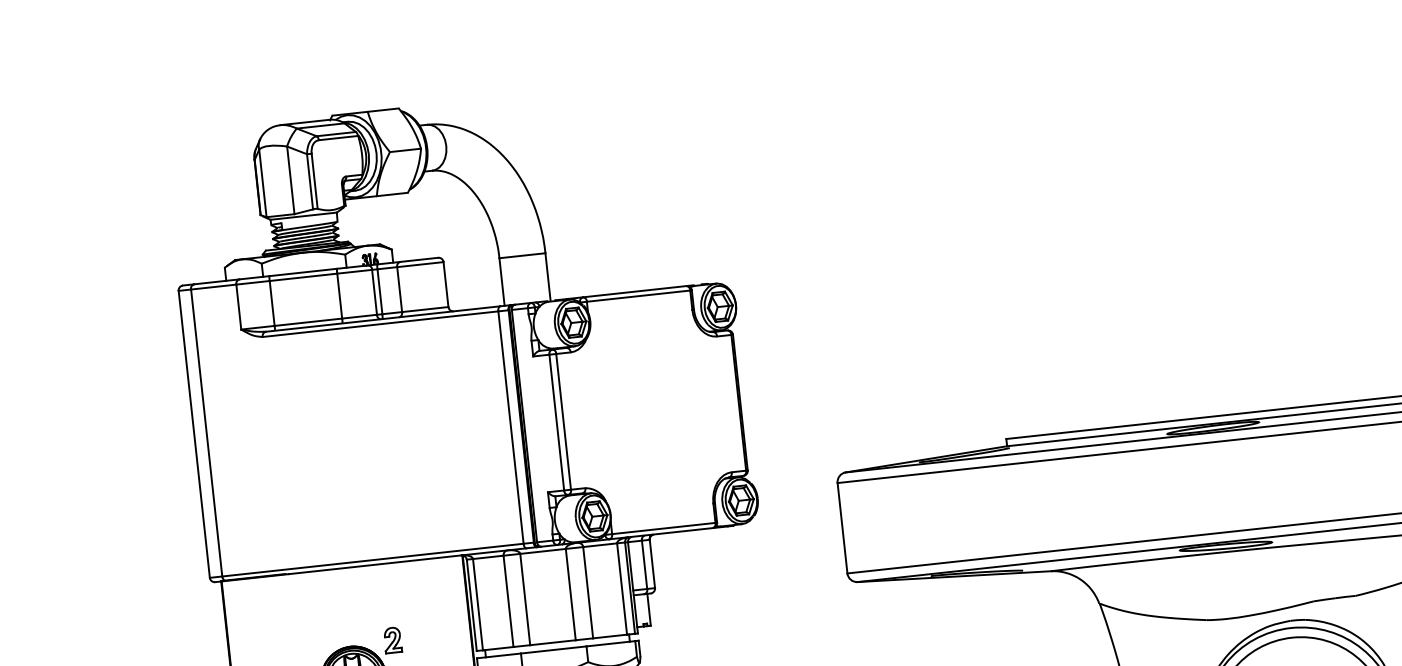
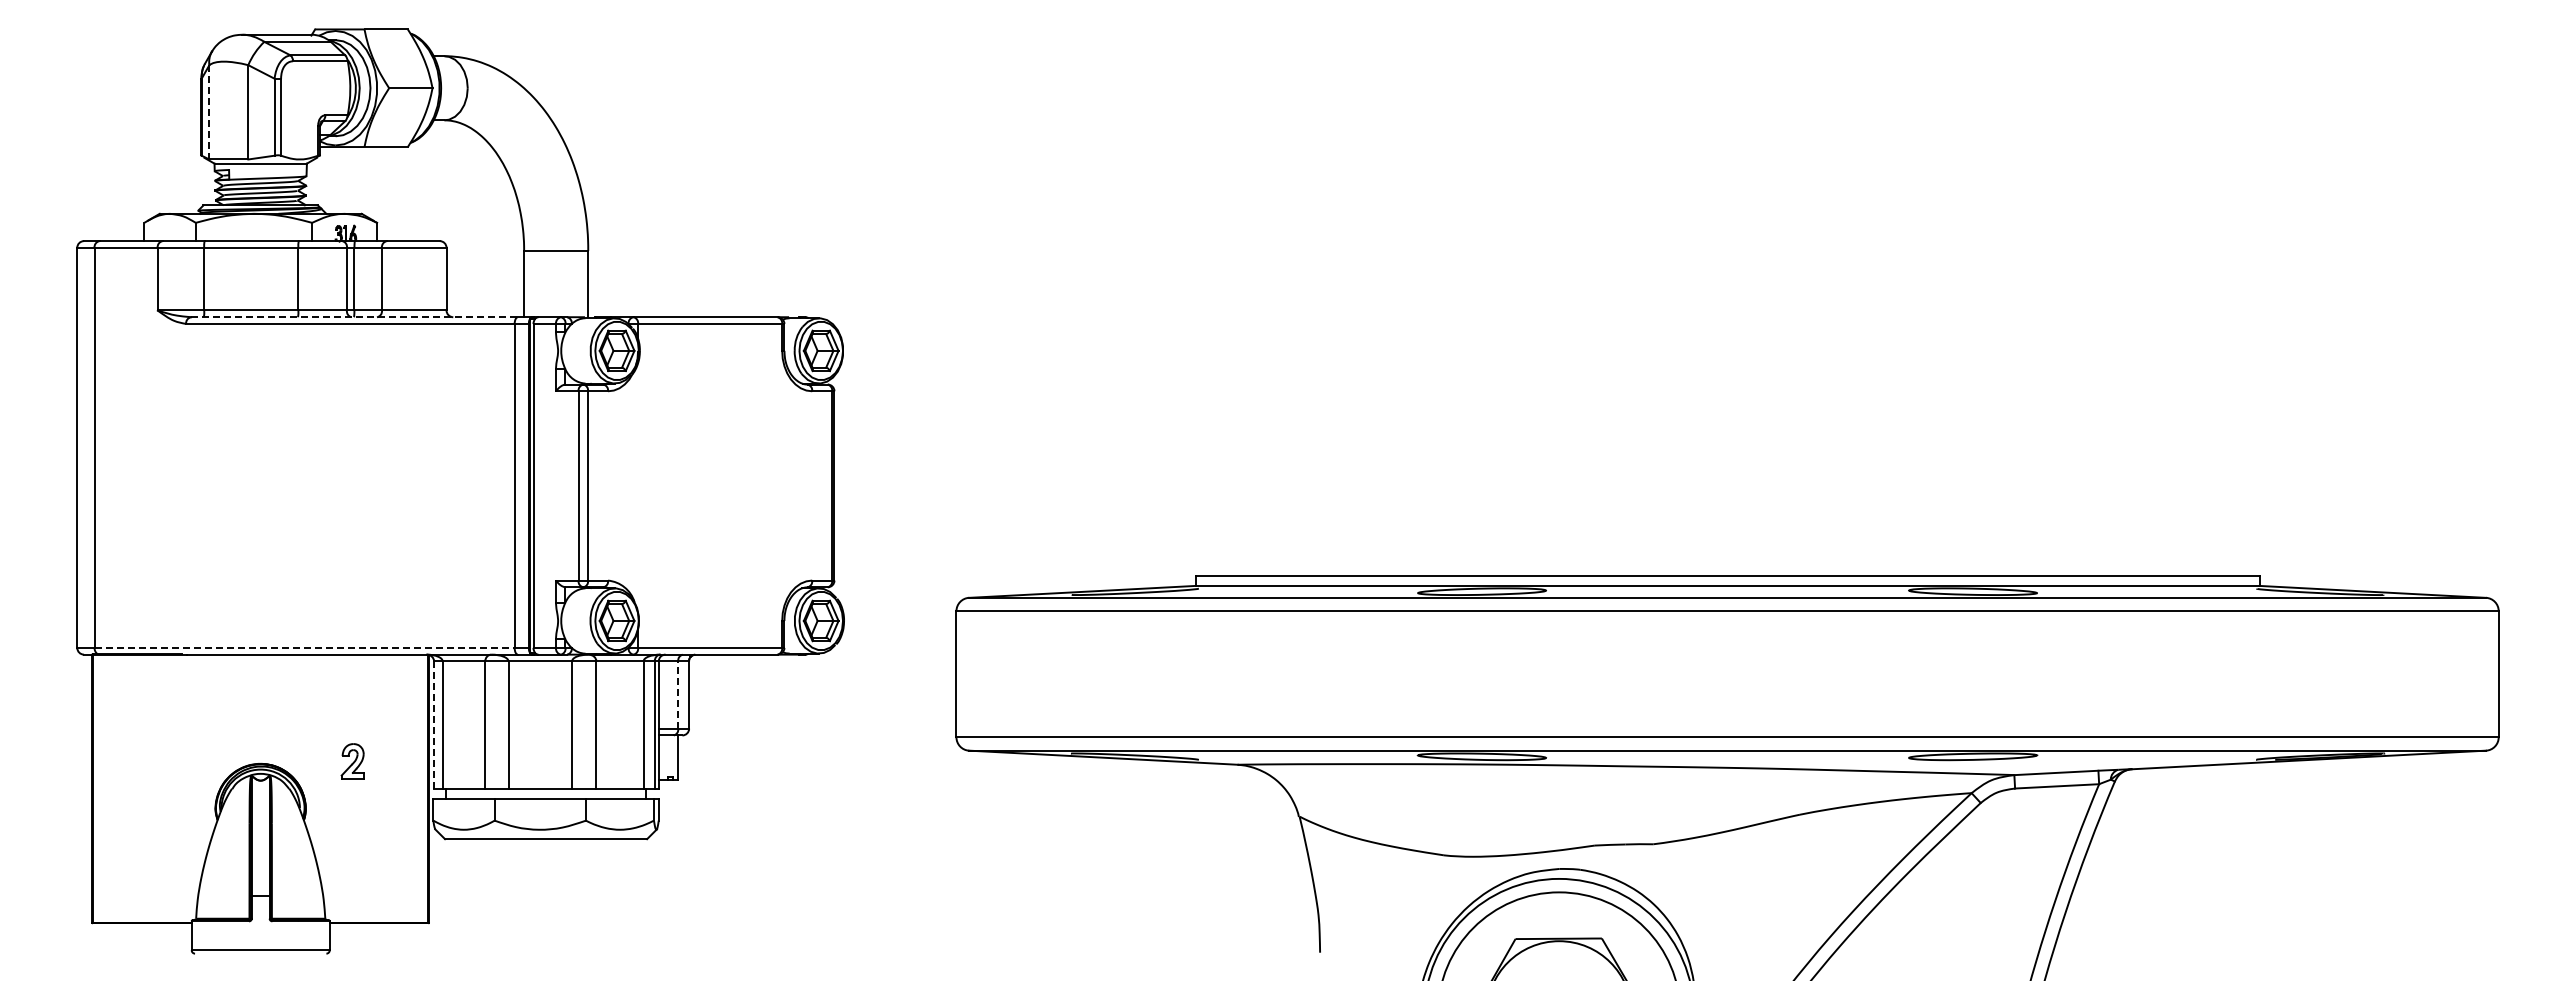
line: (262, 183) -> (209, 112), solid -> dashed
line: (382, 319) -> (354, 317), solid -> dashed
line: (373, 559) -> (305, 647), solid -> dashed
line: (644, 565) -> (678, 695), solid -> dashed
line: (472, 605) -> (434, 725), solid -> dashed
part: (392, 640) -> (352, 761), moved

